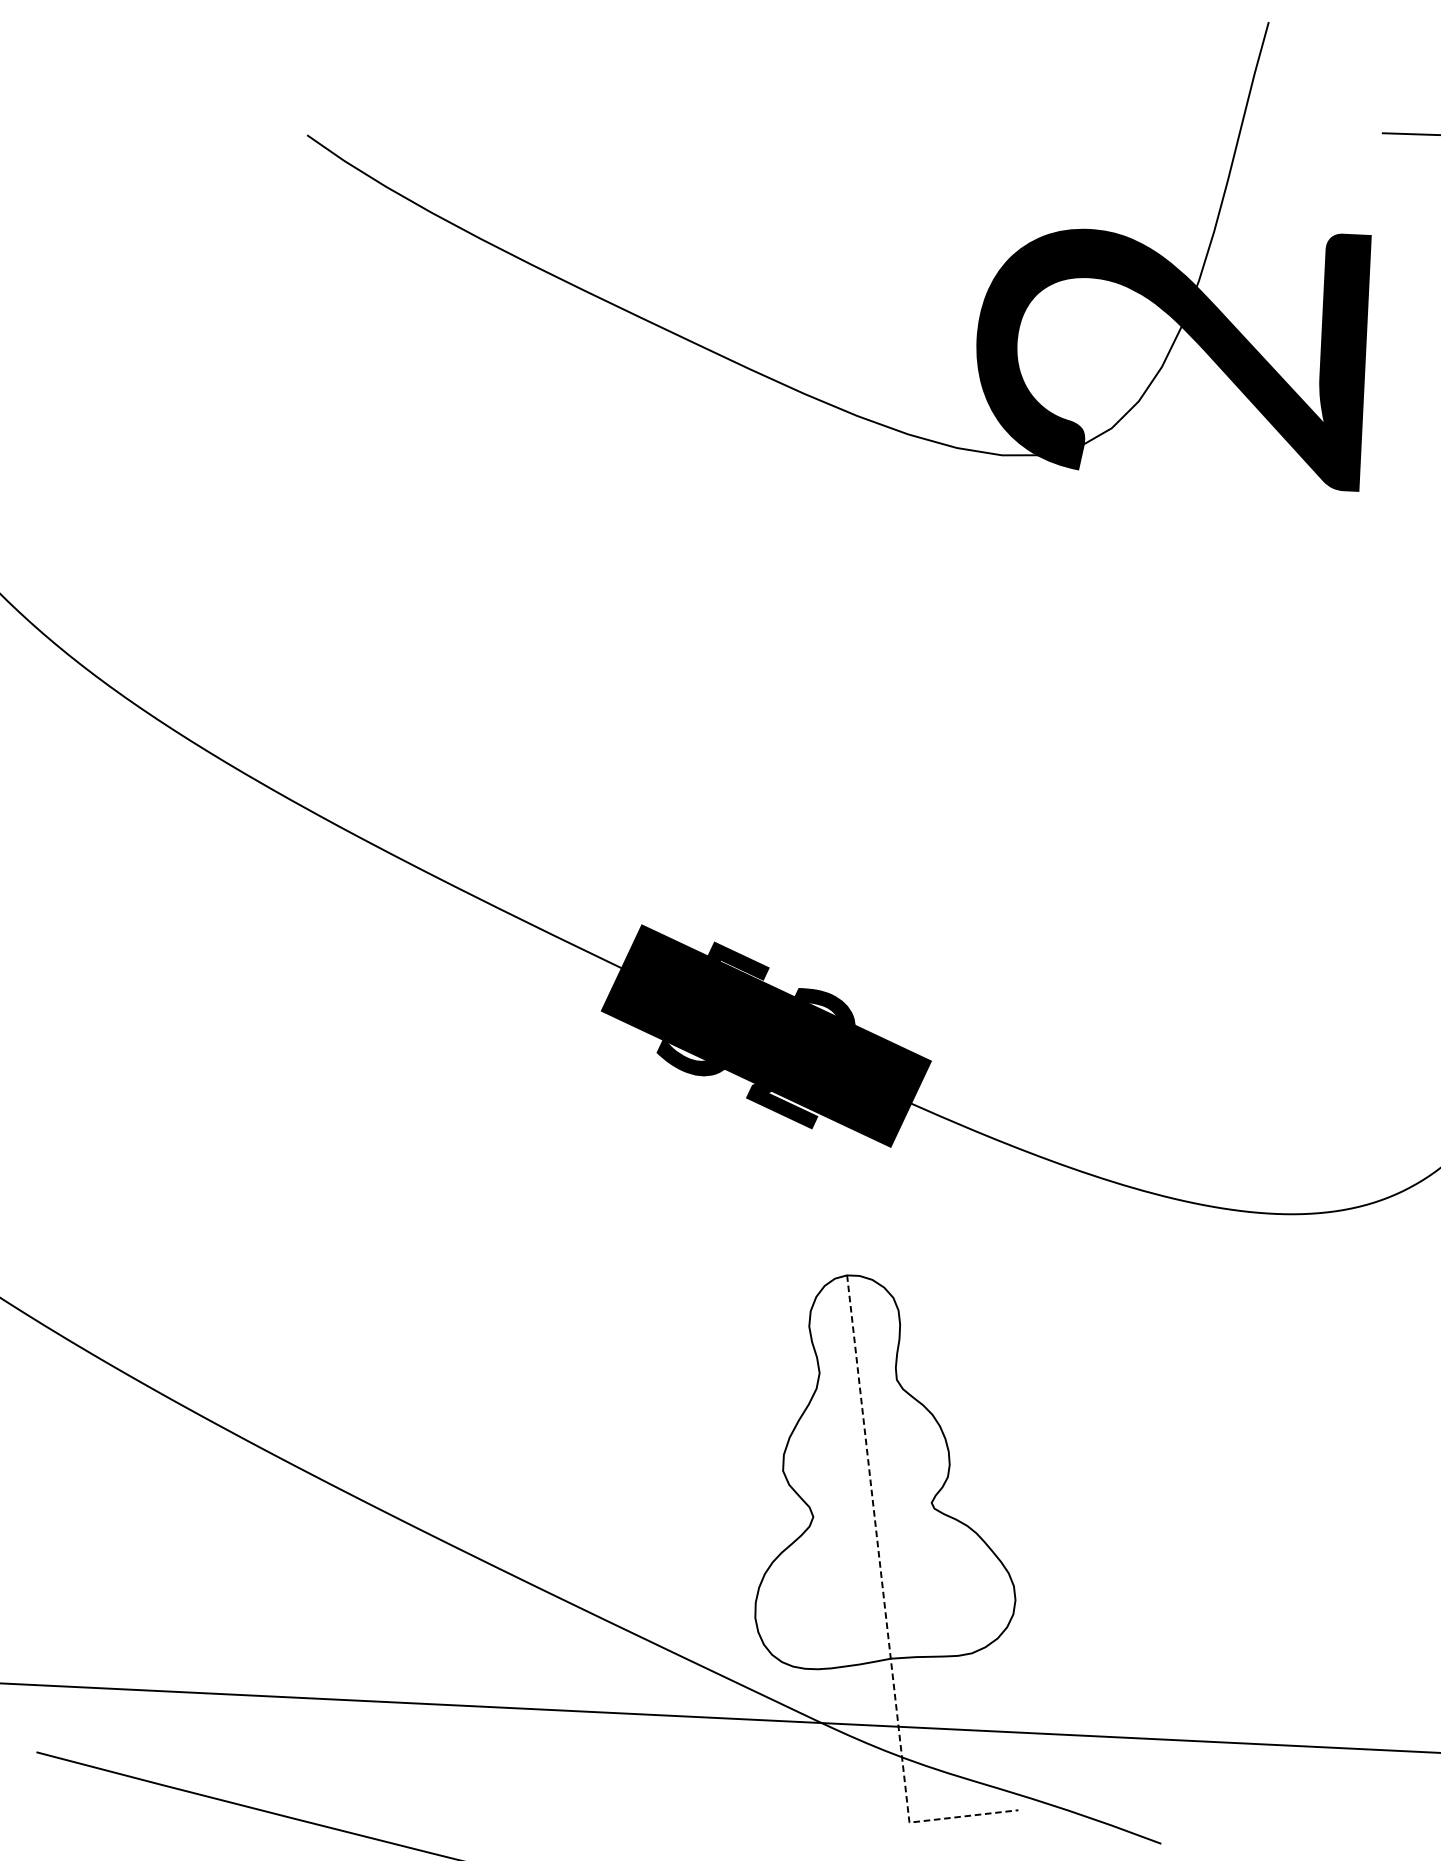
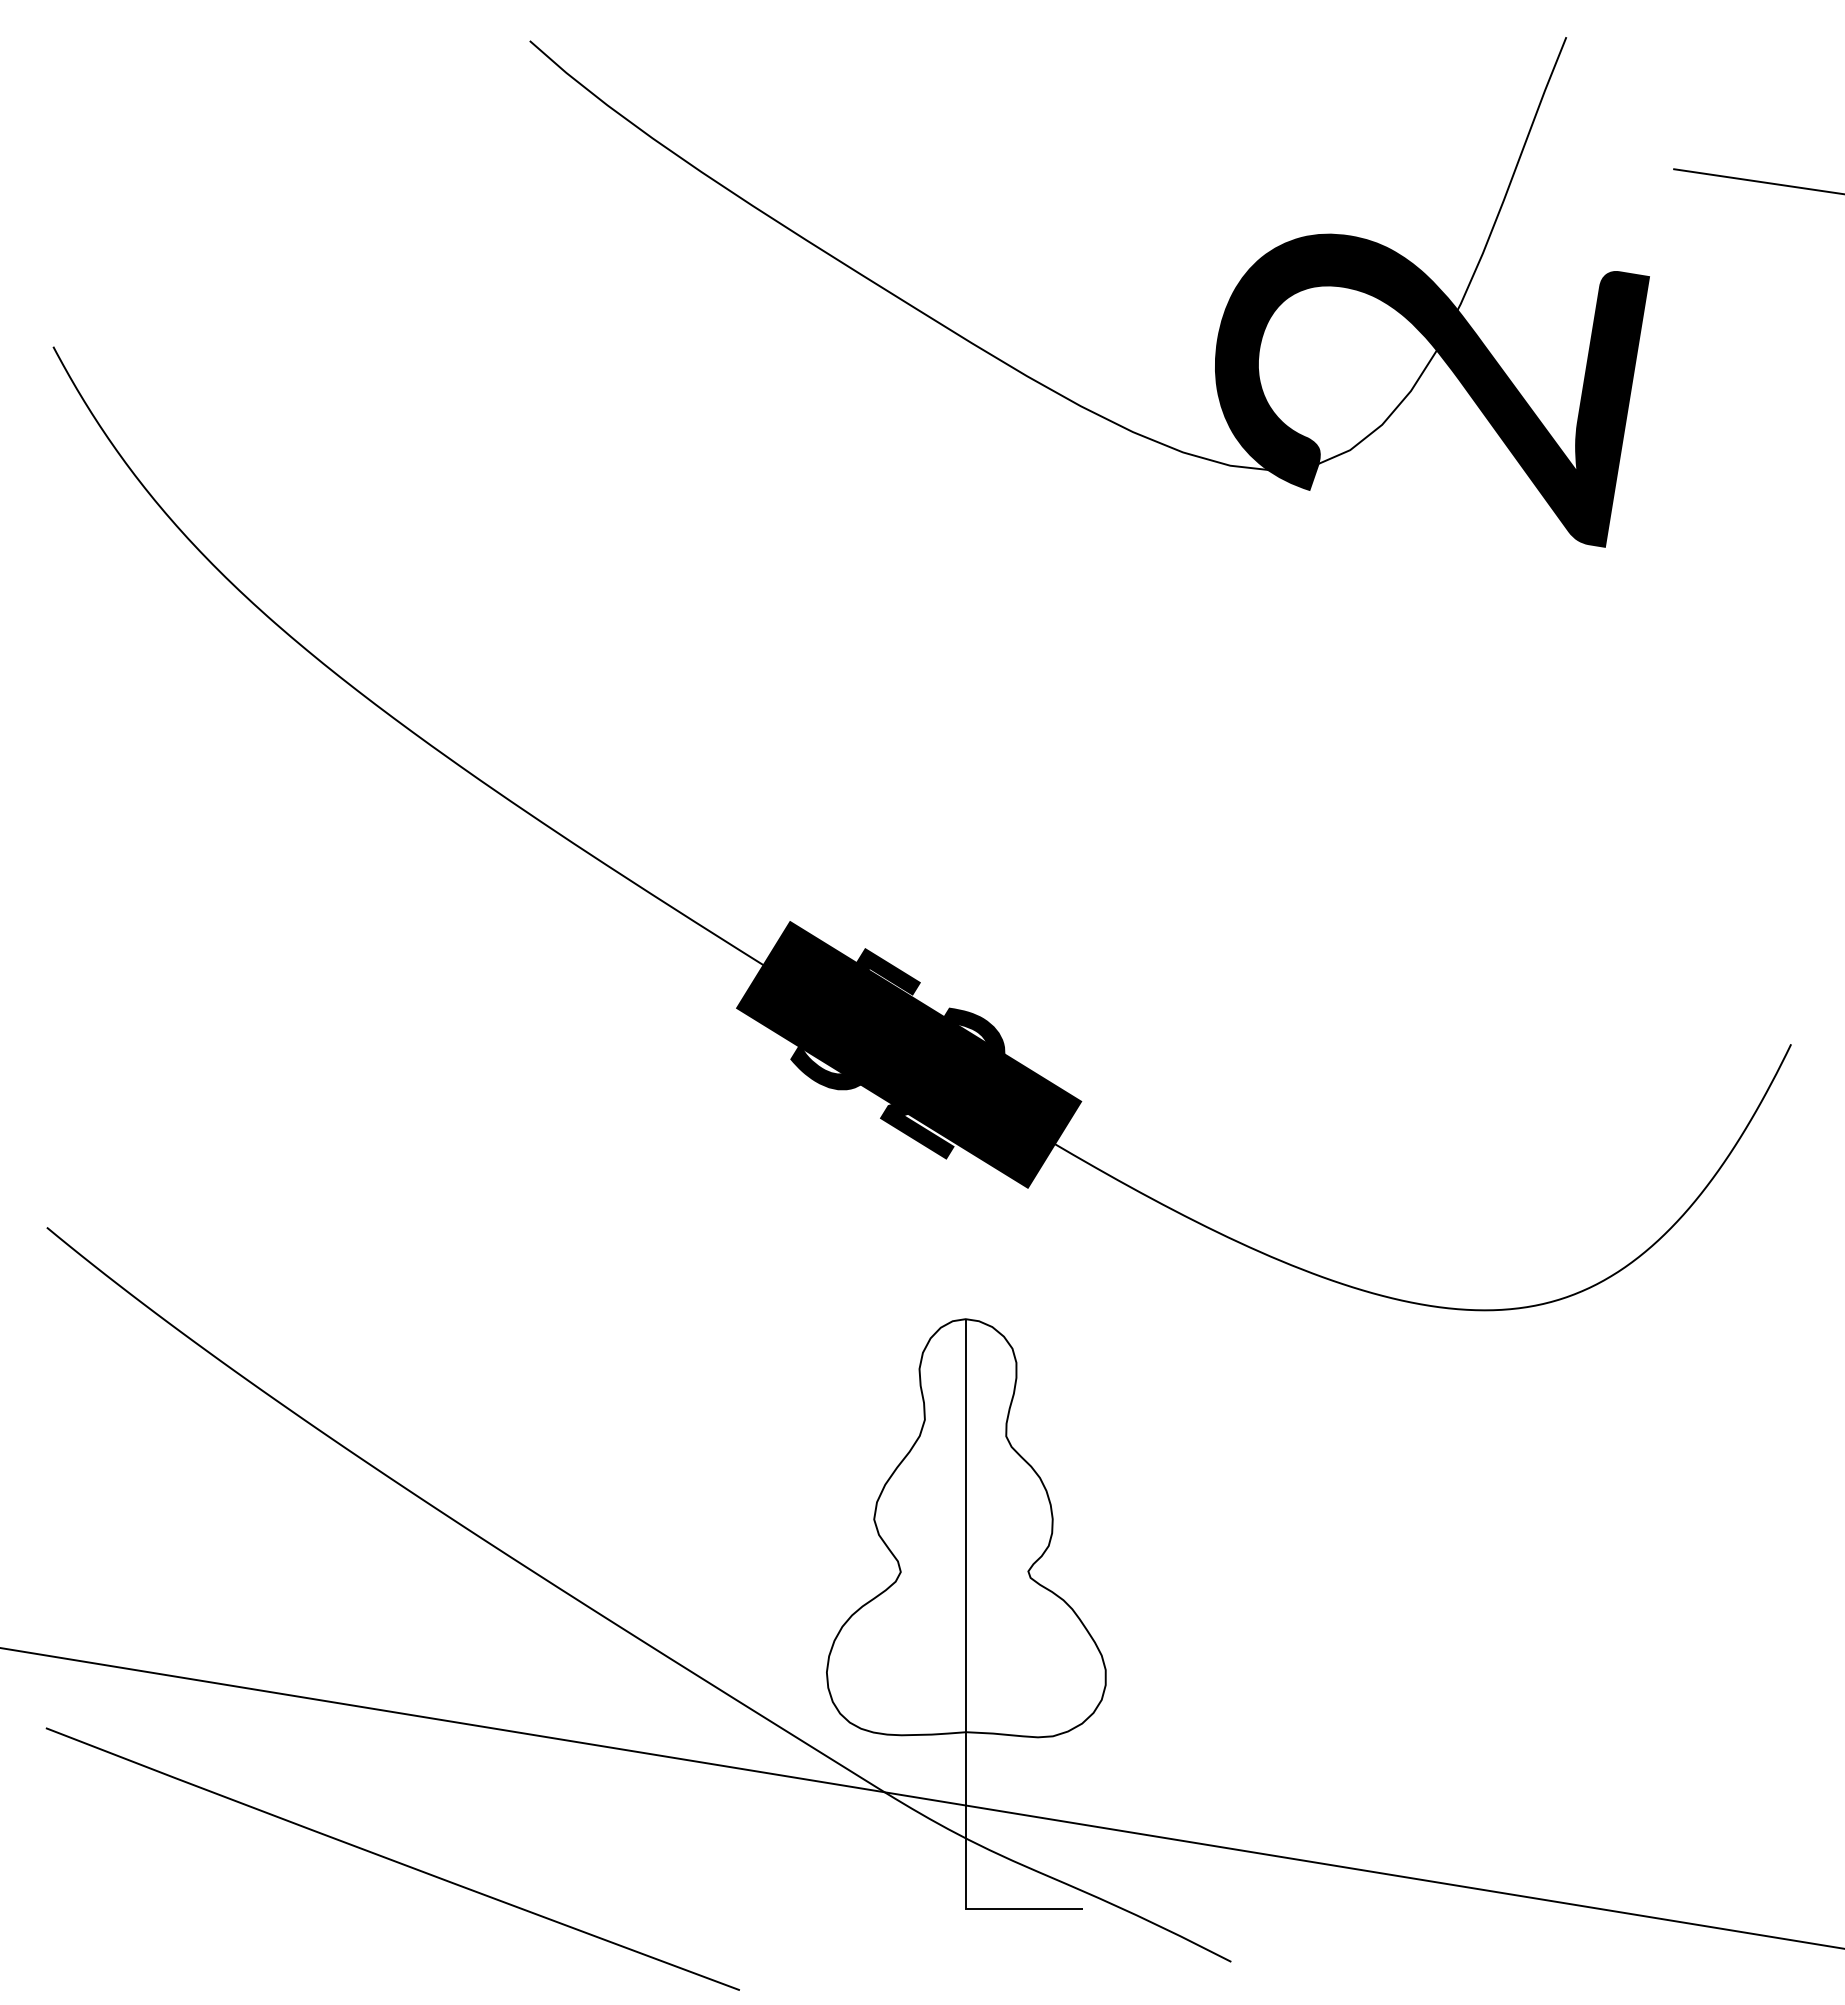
line: (884, 1604) -> (965, 1673), dashed -> solid

